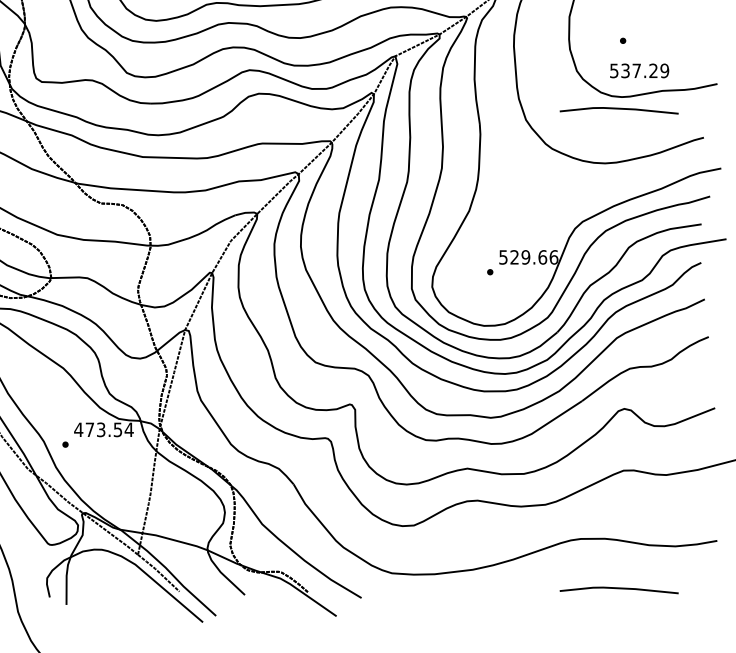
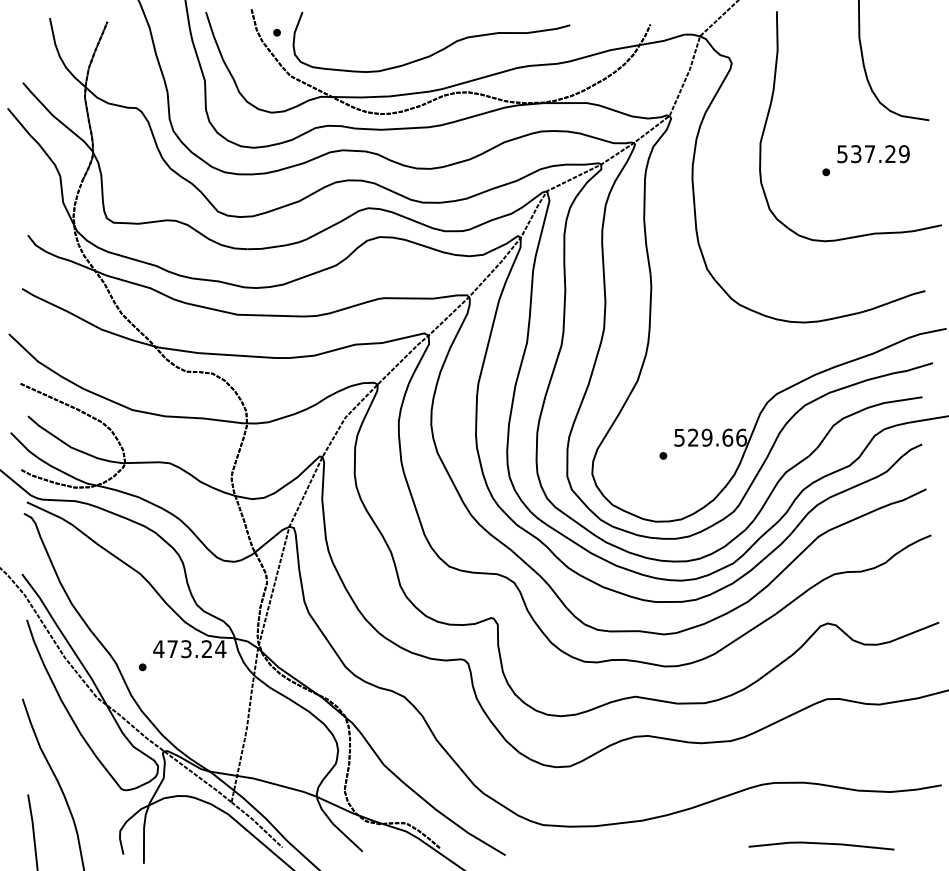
text: (639, 71) -> (873, 154), moved
line: (619, 109) -> (821, 256), removed
text: (117, 430) -> (206, 649), 473.54 -> 473.24

